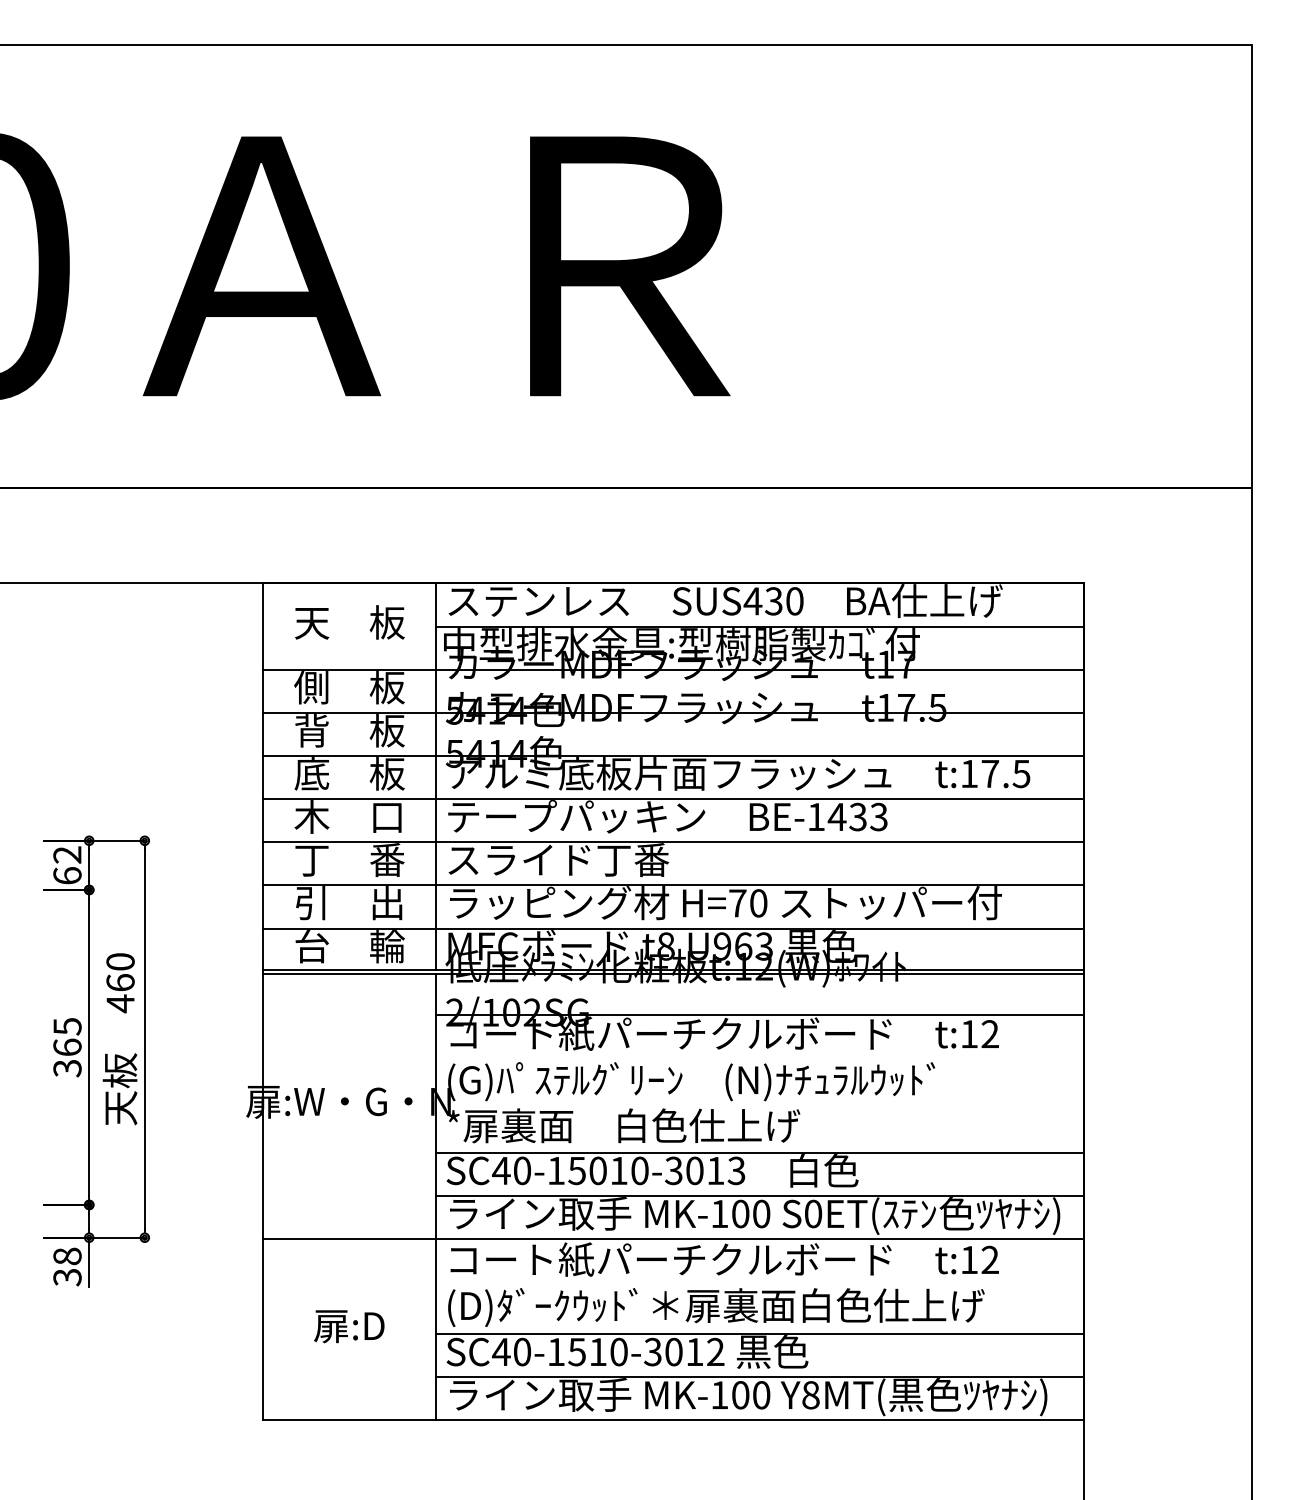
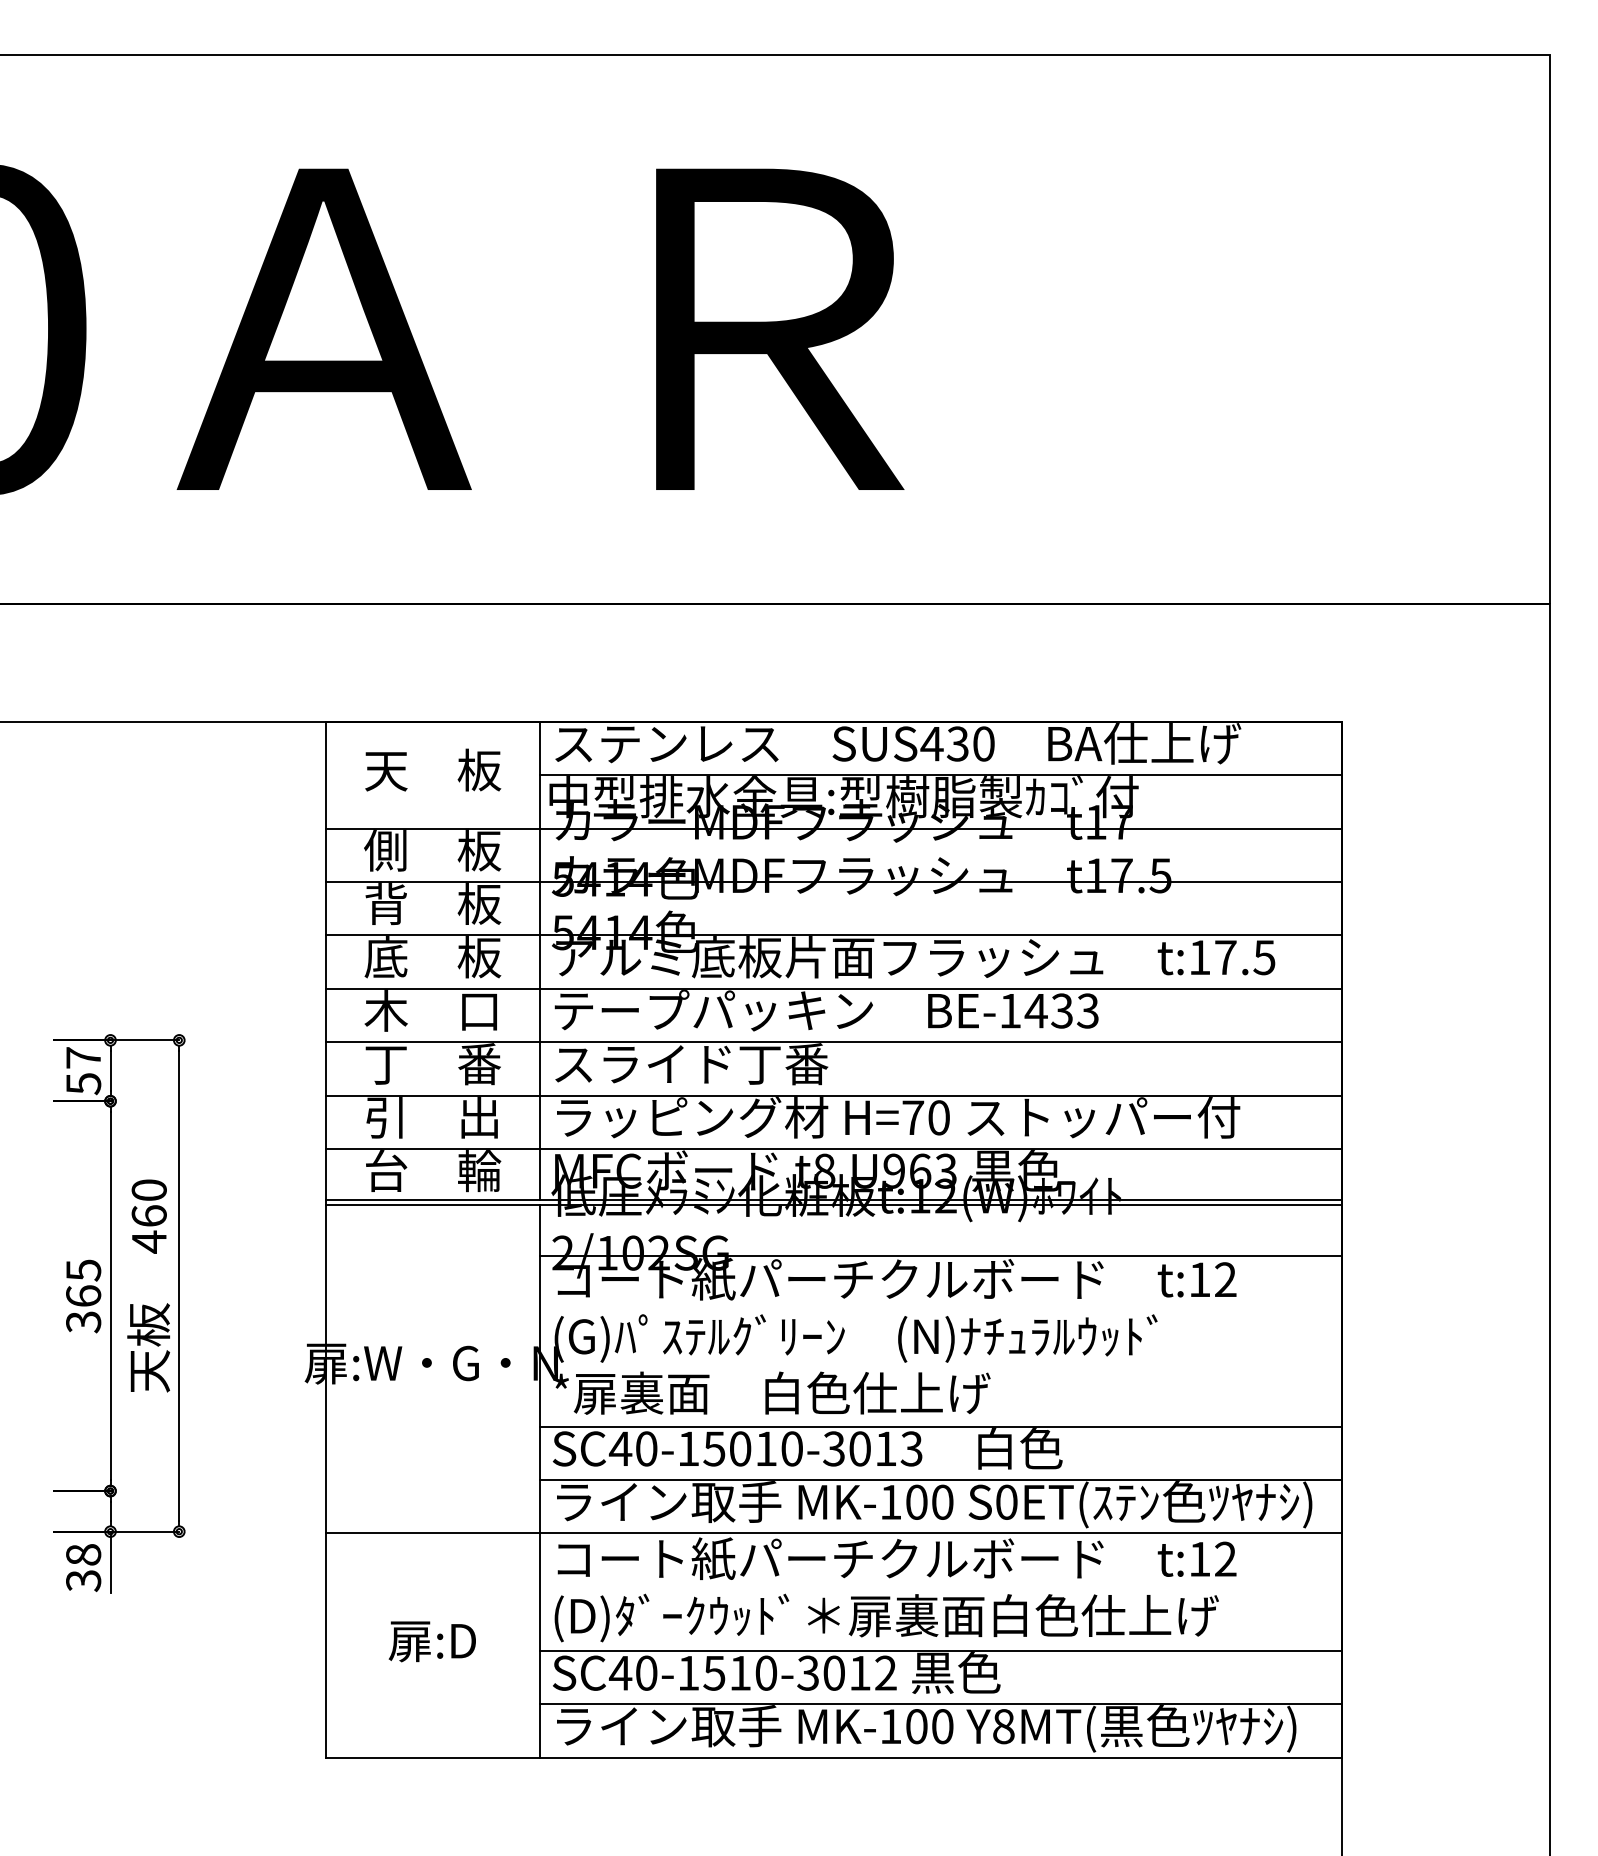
text: (67, 865) -> (83, 1070), 62 -> 57

